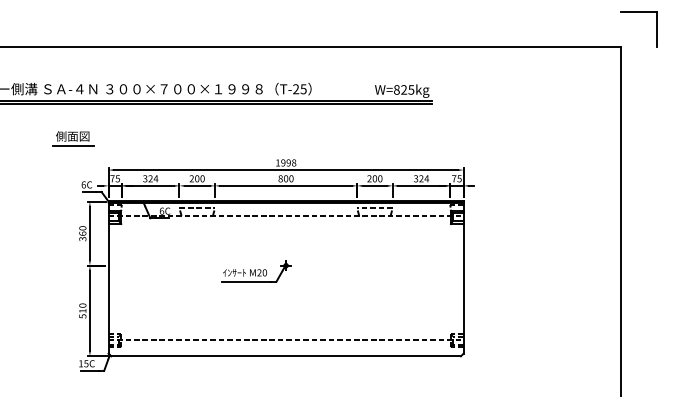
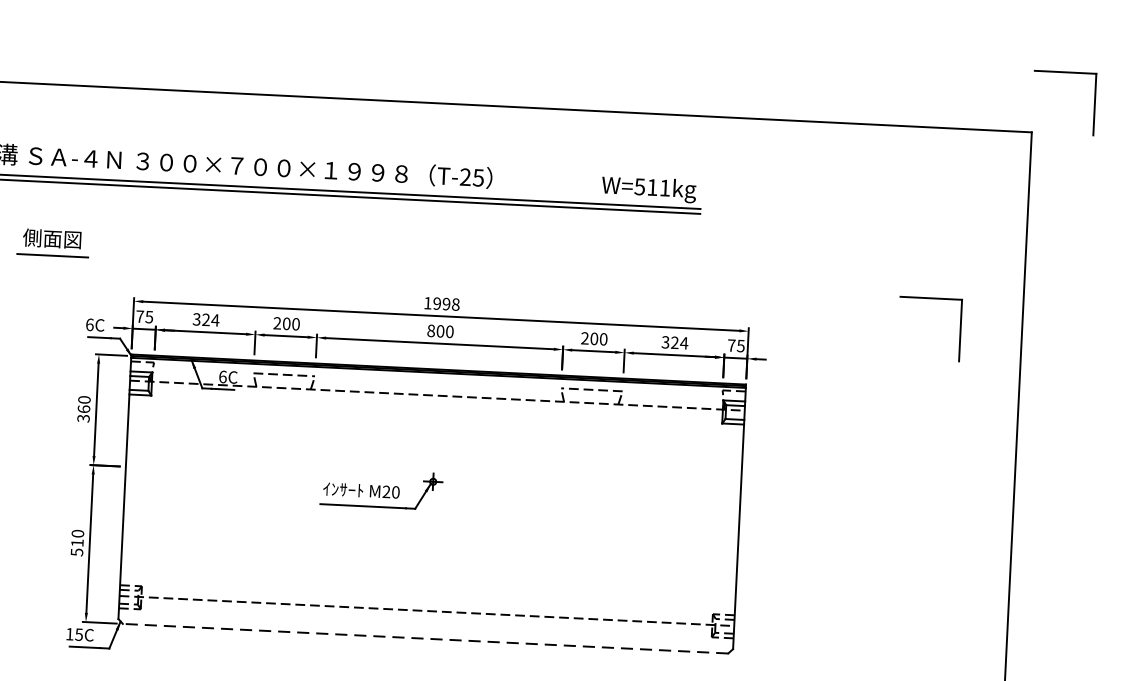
text: (403, 89) -> (651, 186), W=825kg -> W=511kg
part: (73, 138) -> (53, 242), moved
part: (567, 146) -> (930, 299), added
line: (286, 356) -> (426, 639), solid -> dashed

